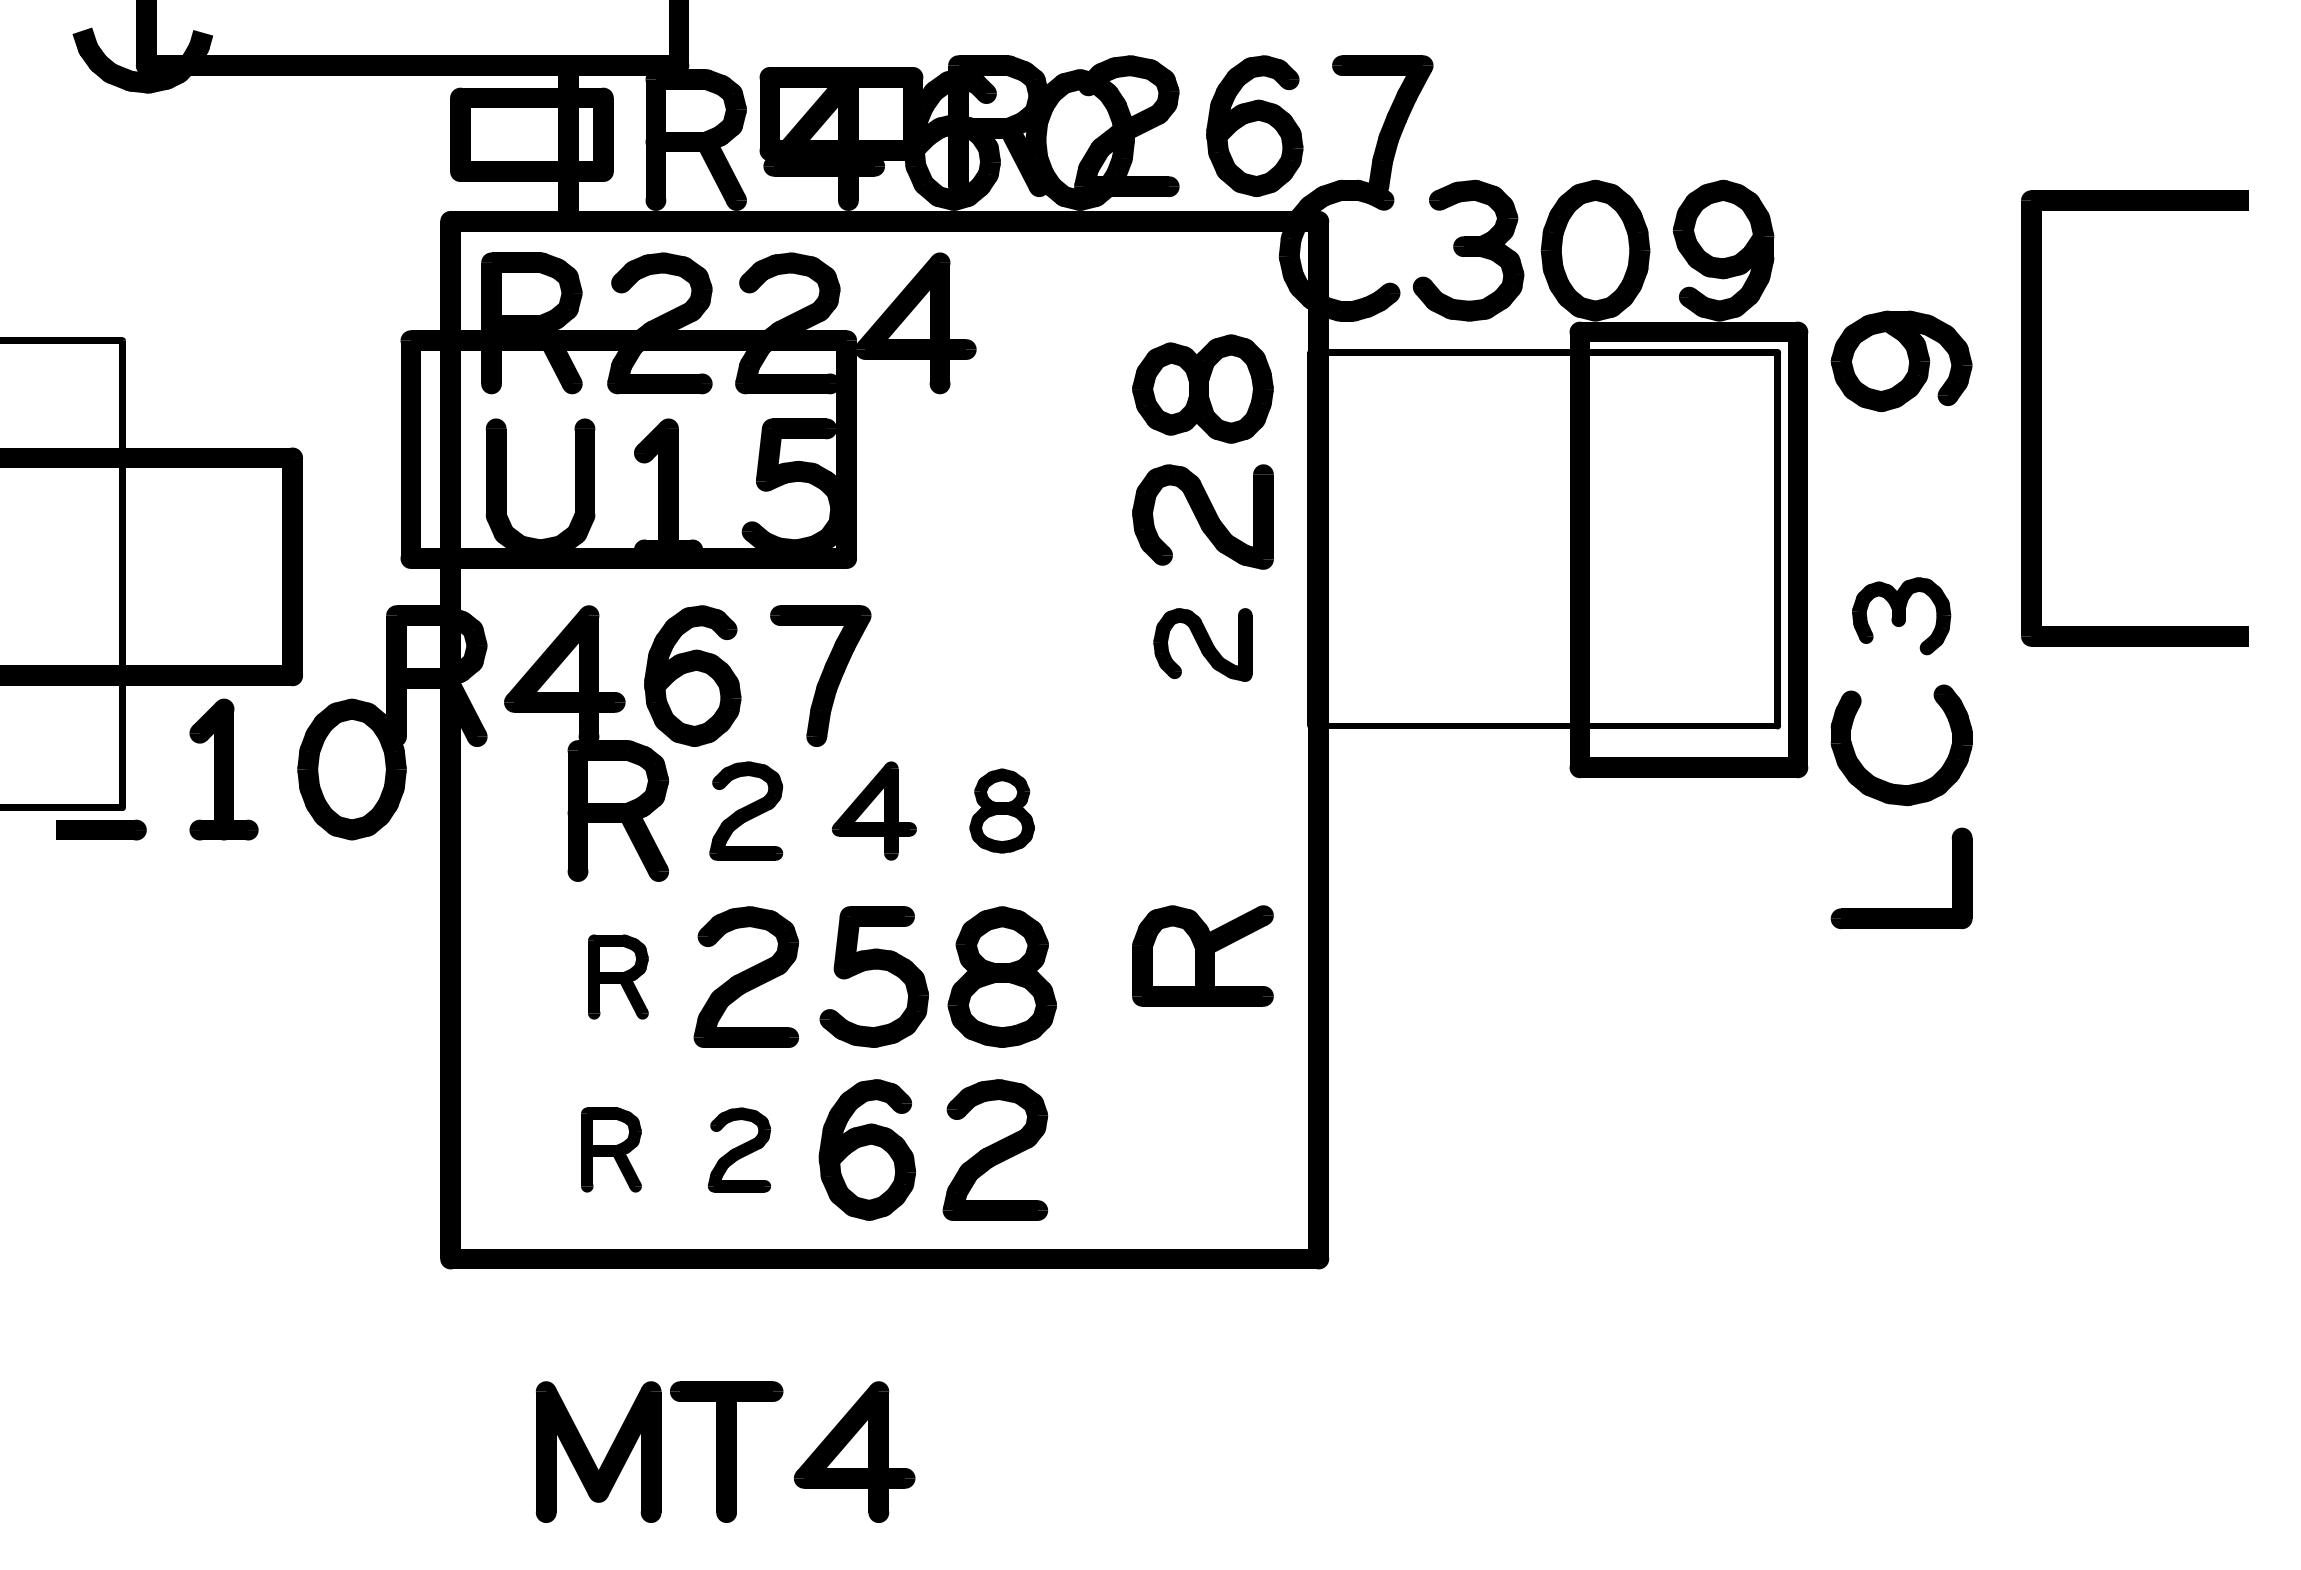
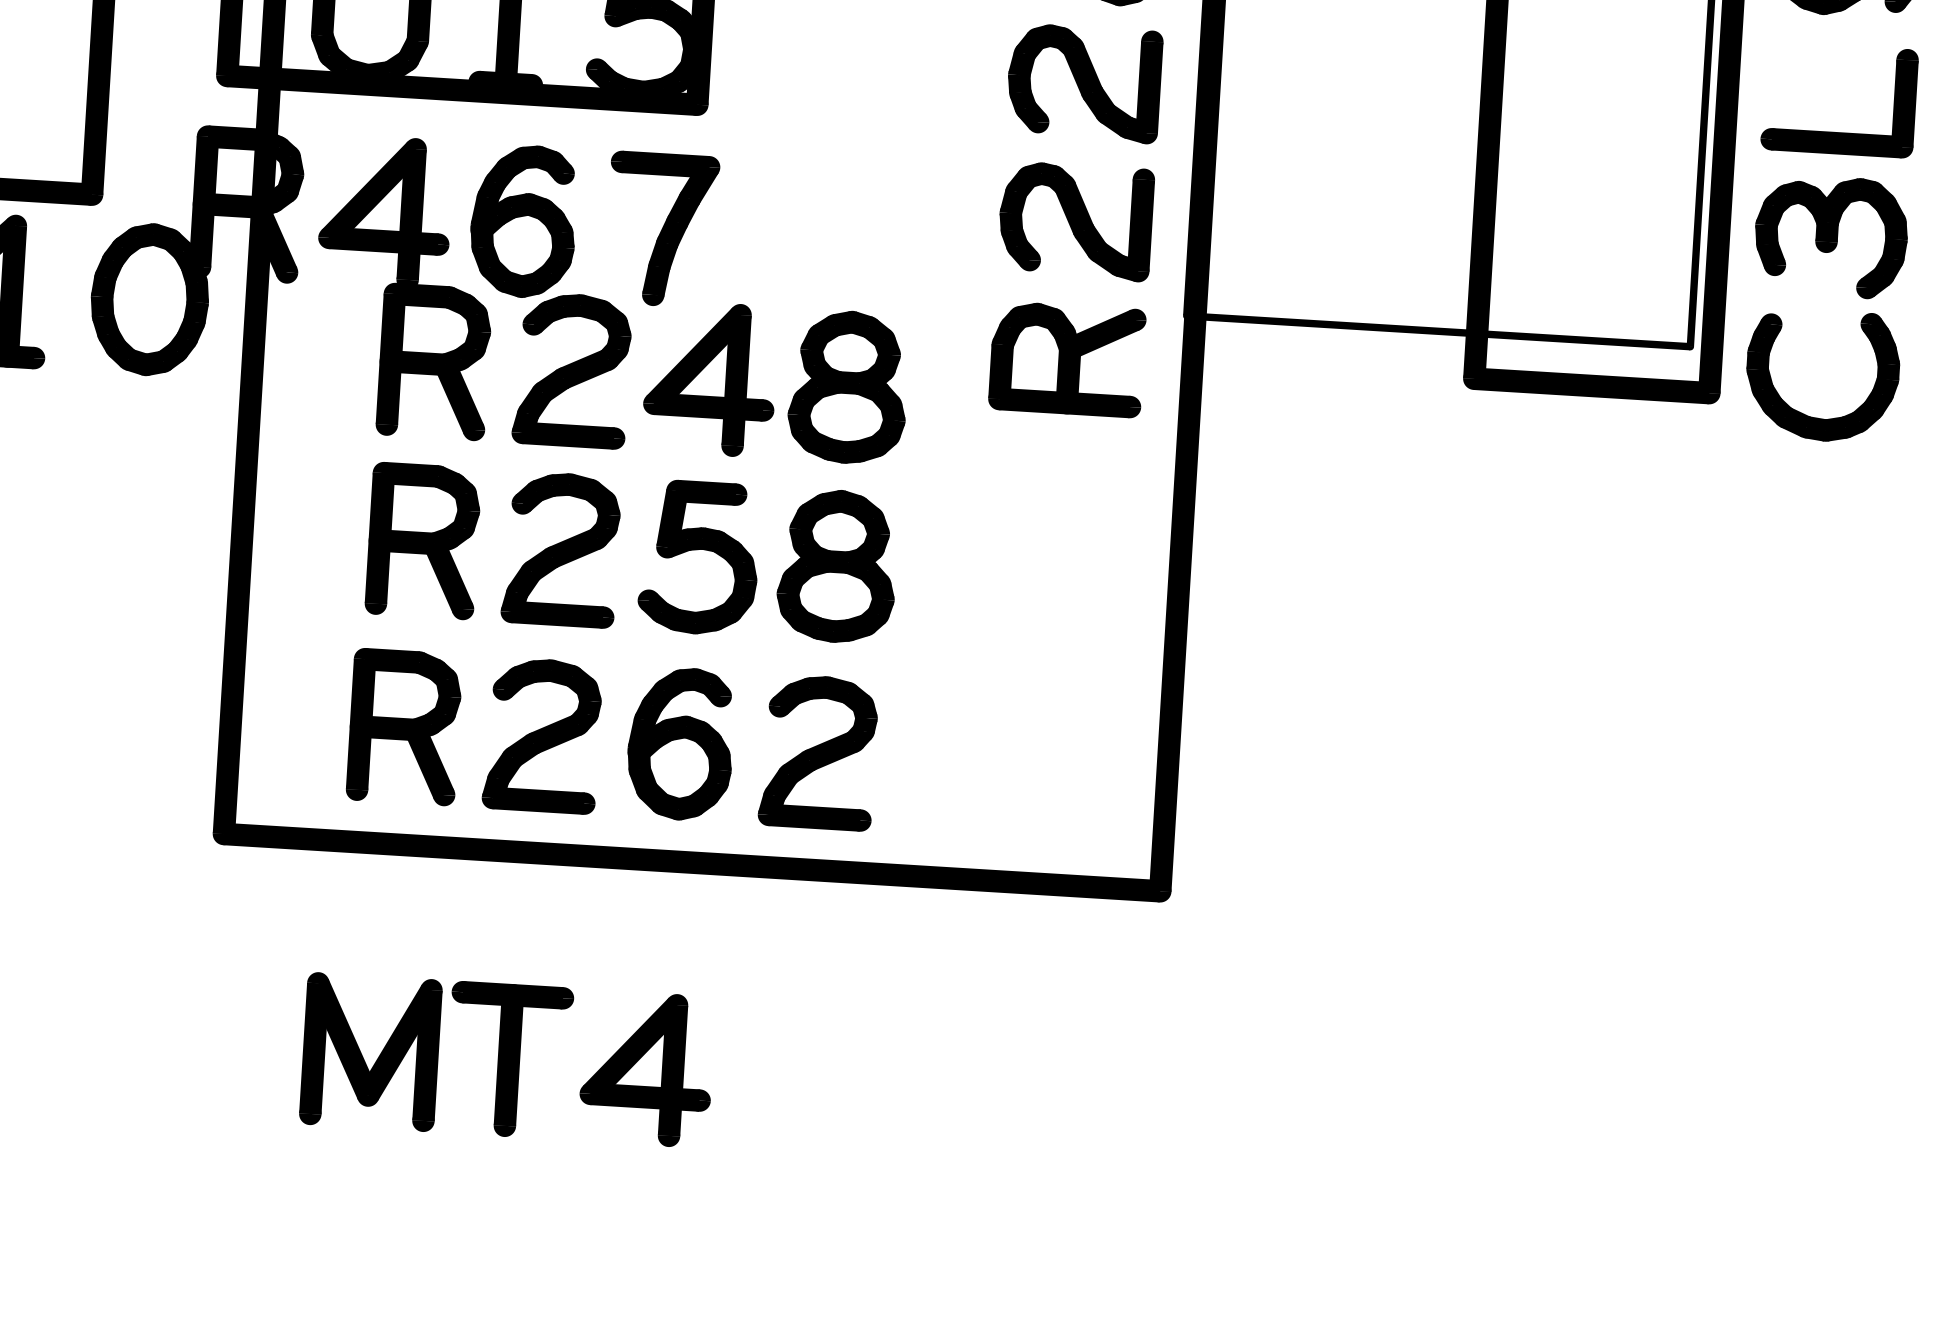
part: (1901, 615) -> (1831, 235), size x1.43
part: (1202, 644) -> (1075, 220), size x1.43
part: (745, 810) -> (571, 369), size x1.43
part: (874, 810) -> (710, 378), size x1.43
part: (1001, 810) -> (847, 386), size x1.67
part: (1901, 908) -> (1837, 132), moved
part: (1202, 955) -> (1066, 358), moved
part: (618, 976) -> (423, 540), size x1.67
part: (611, 1149) -> (404, 726), size x1.67
part: (739, 1149) -> (542, 734), size x1.67

